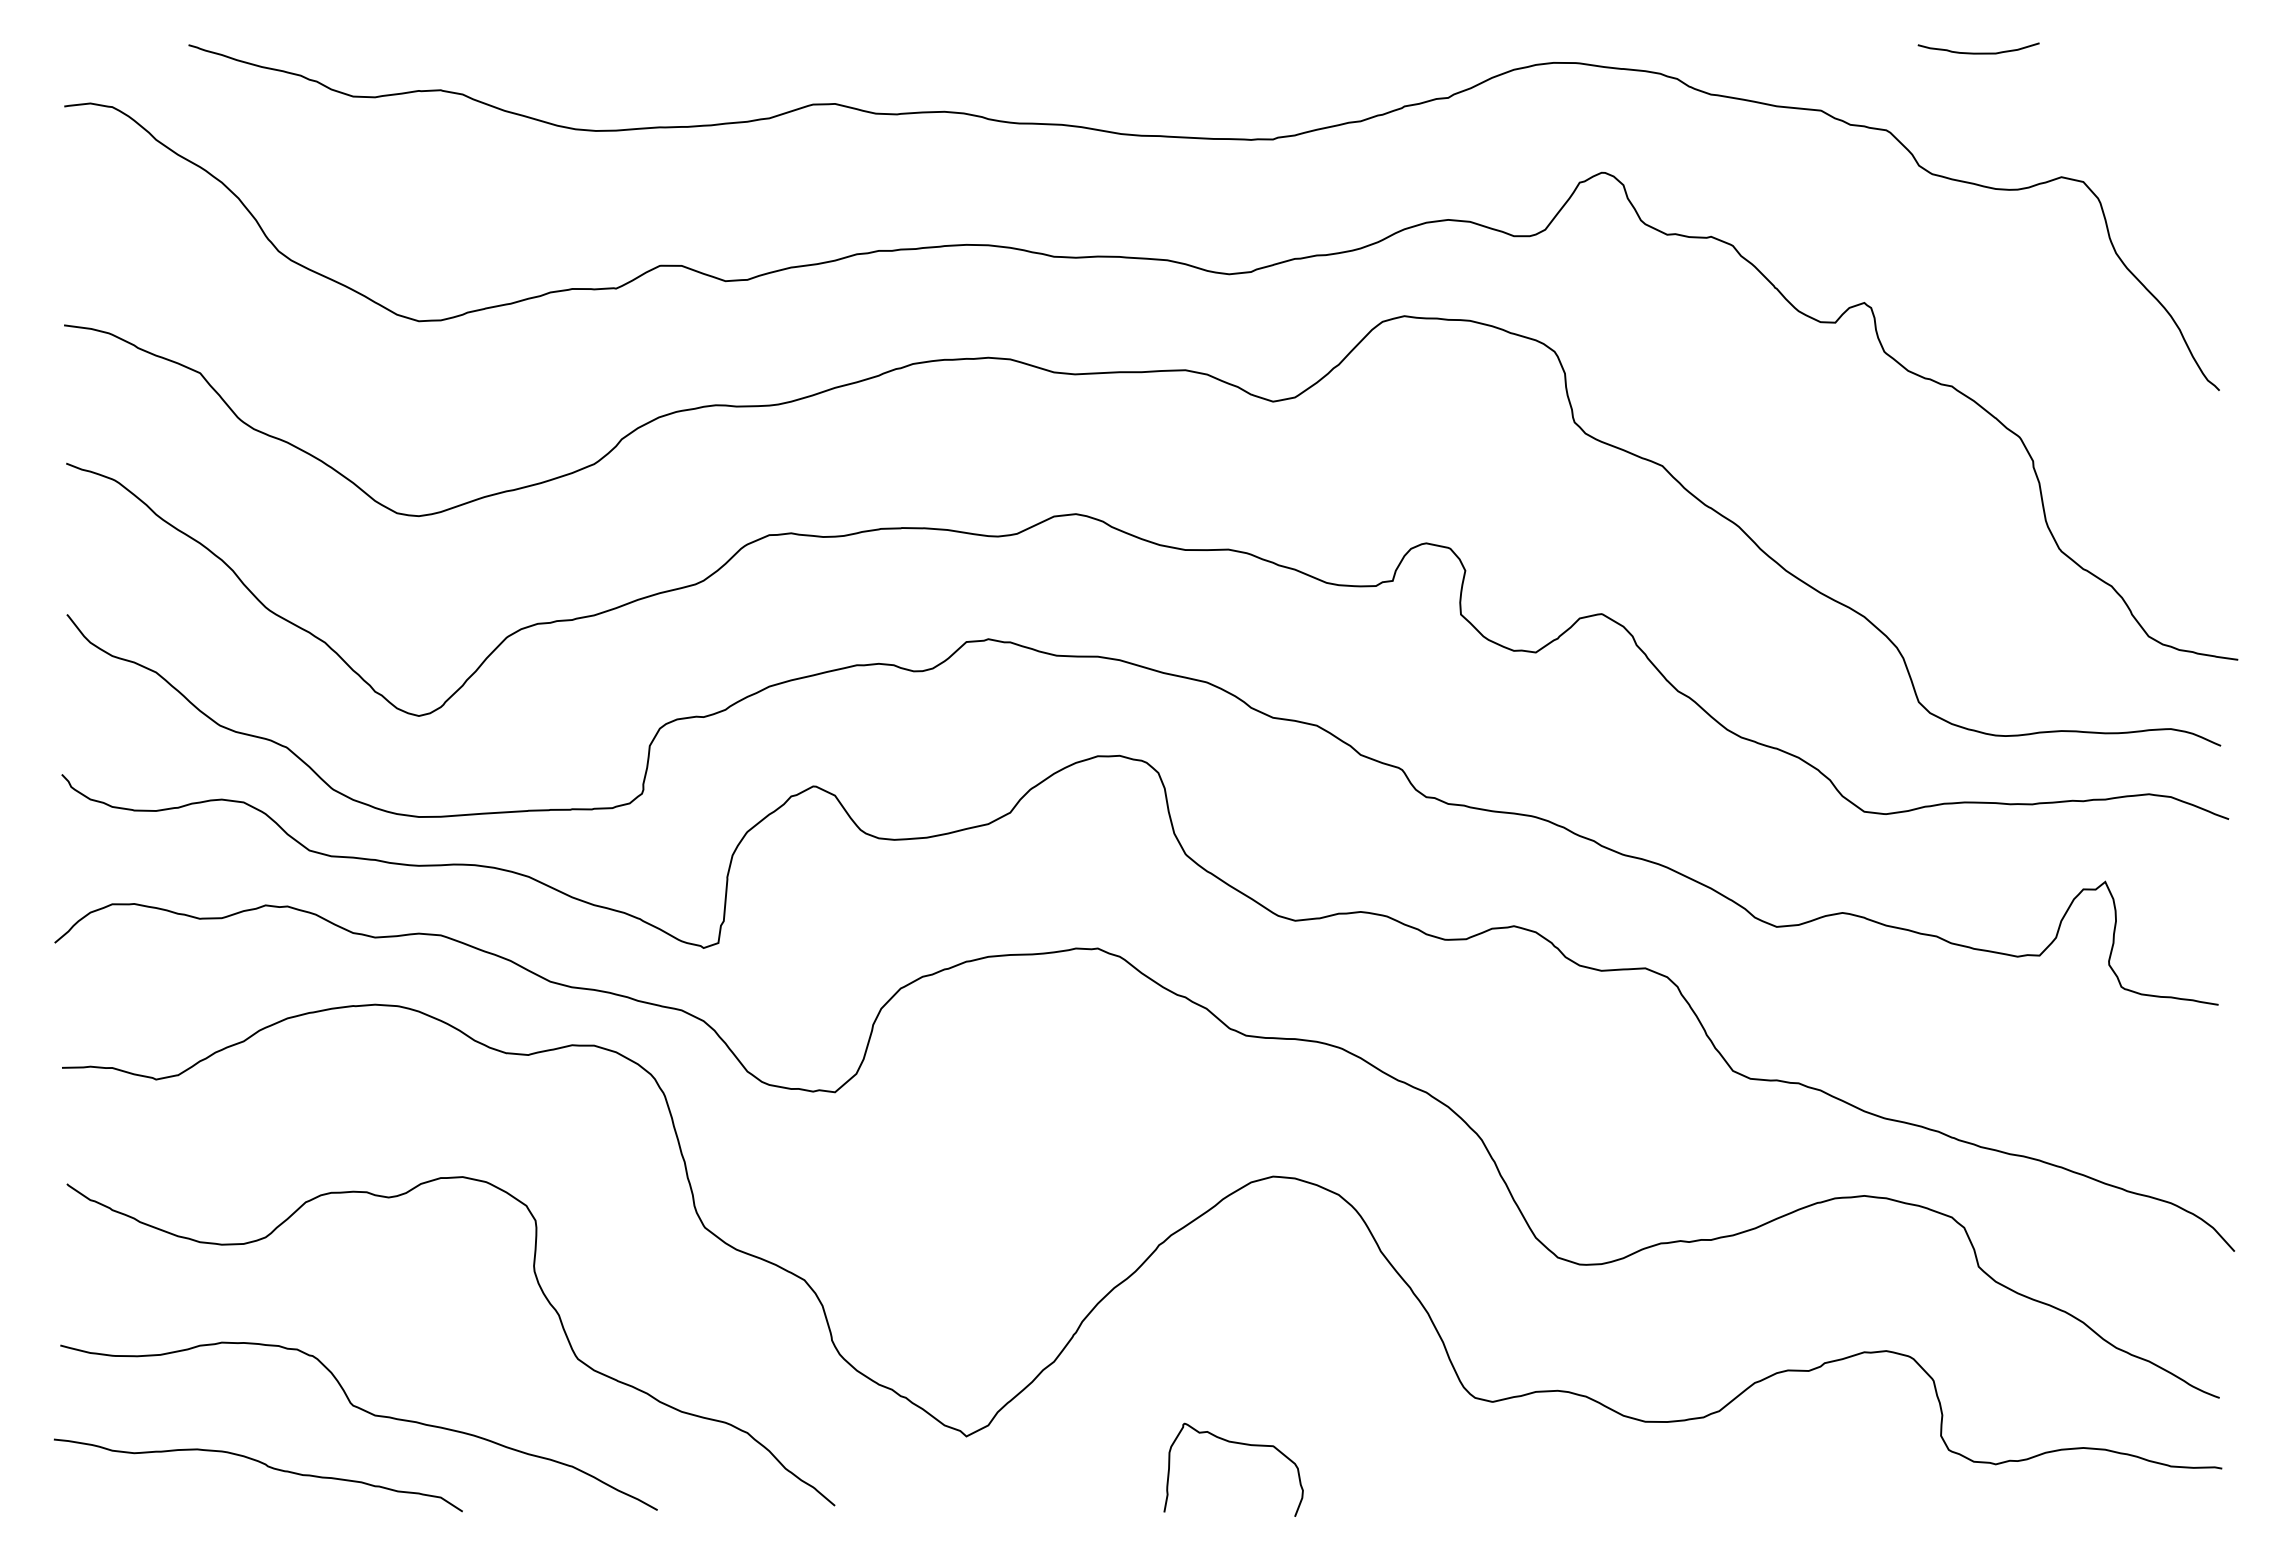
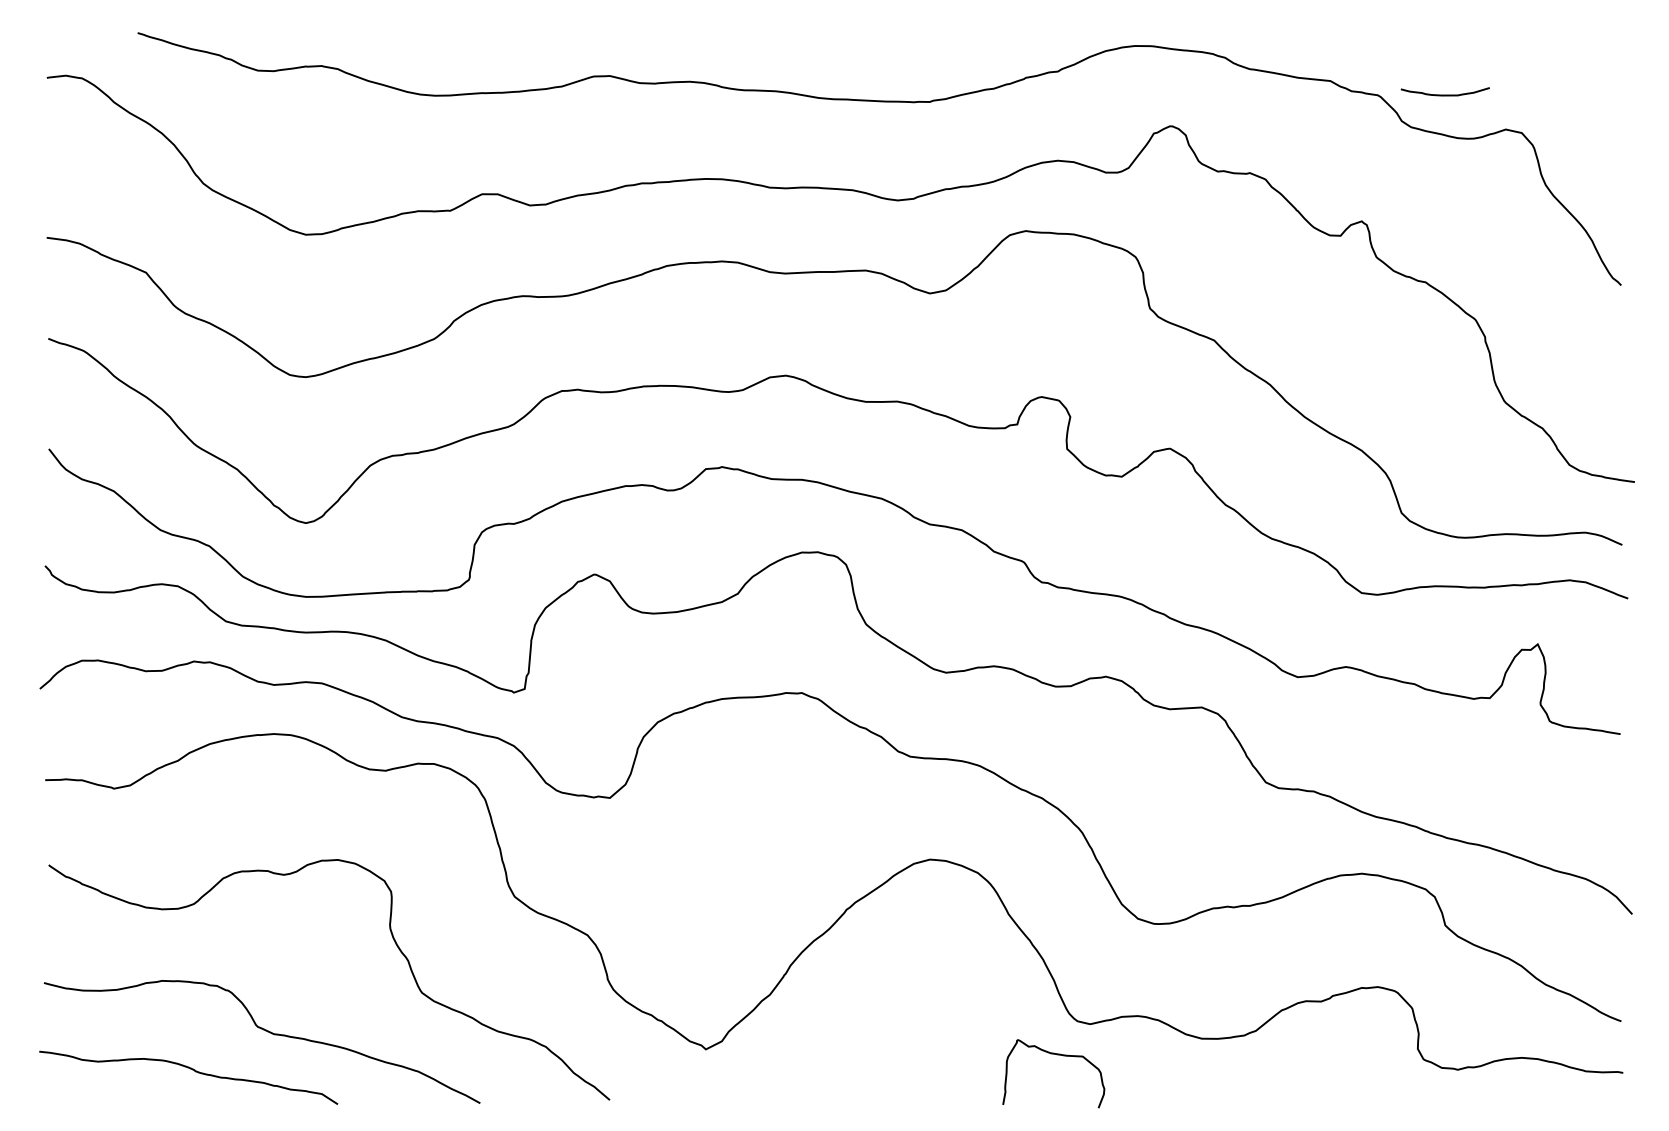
curve: (1978, 52) -> (1445, 94), moved
curve: (1239, 1444) -> (1058, 1055), moved

